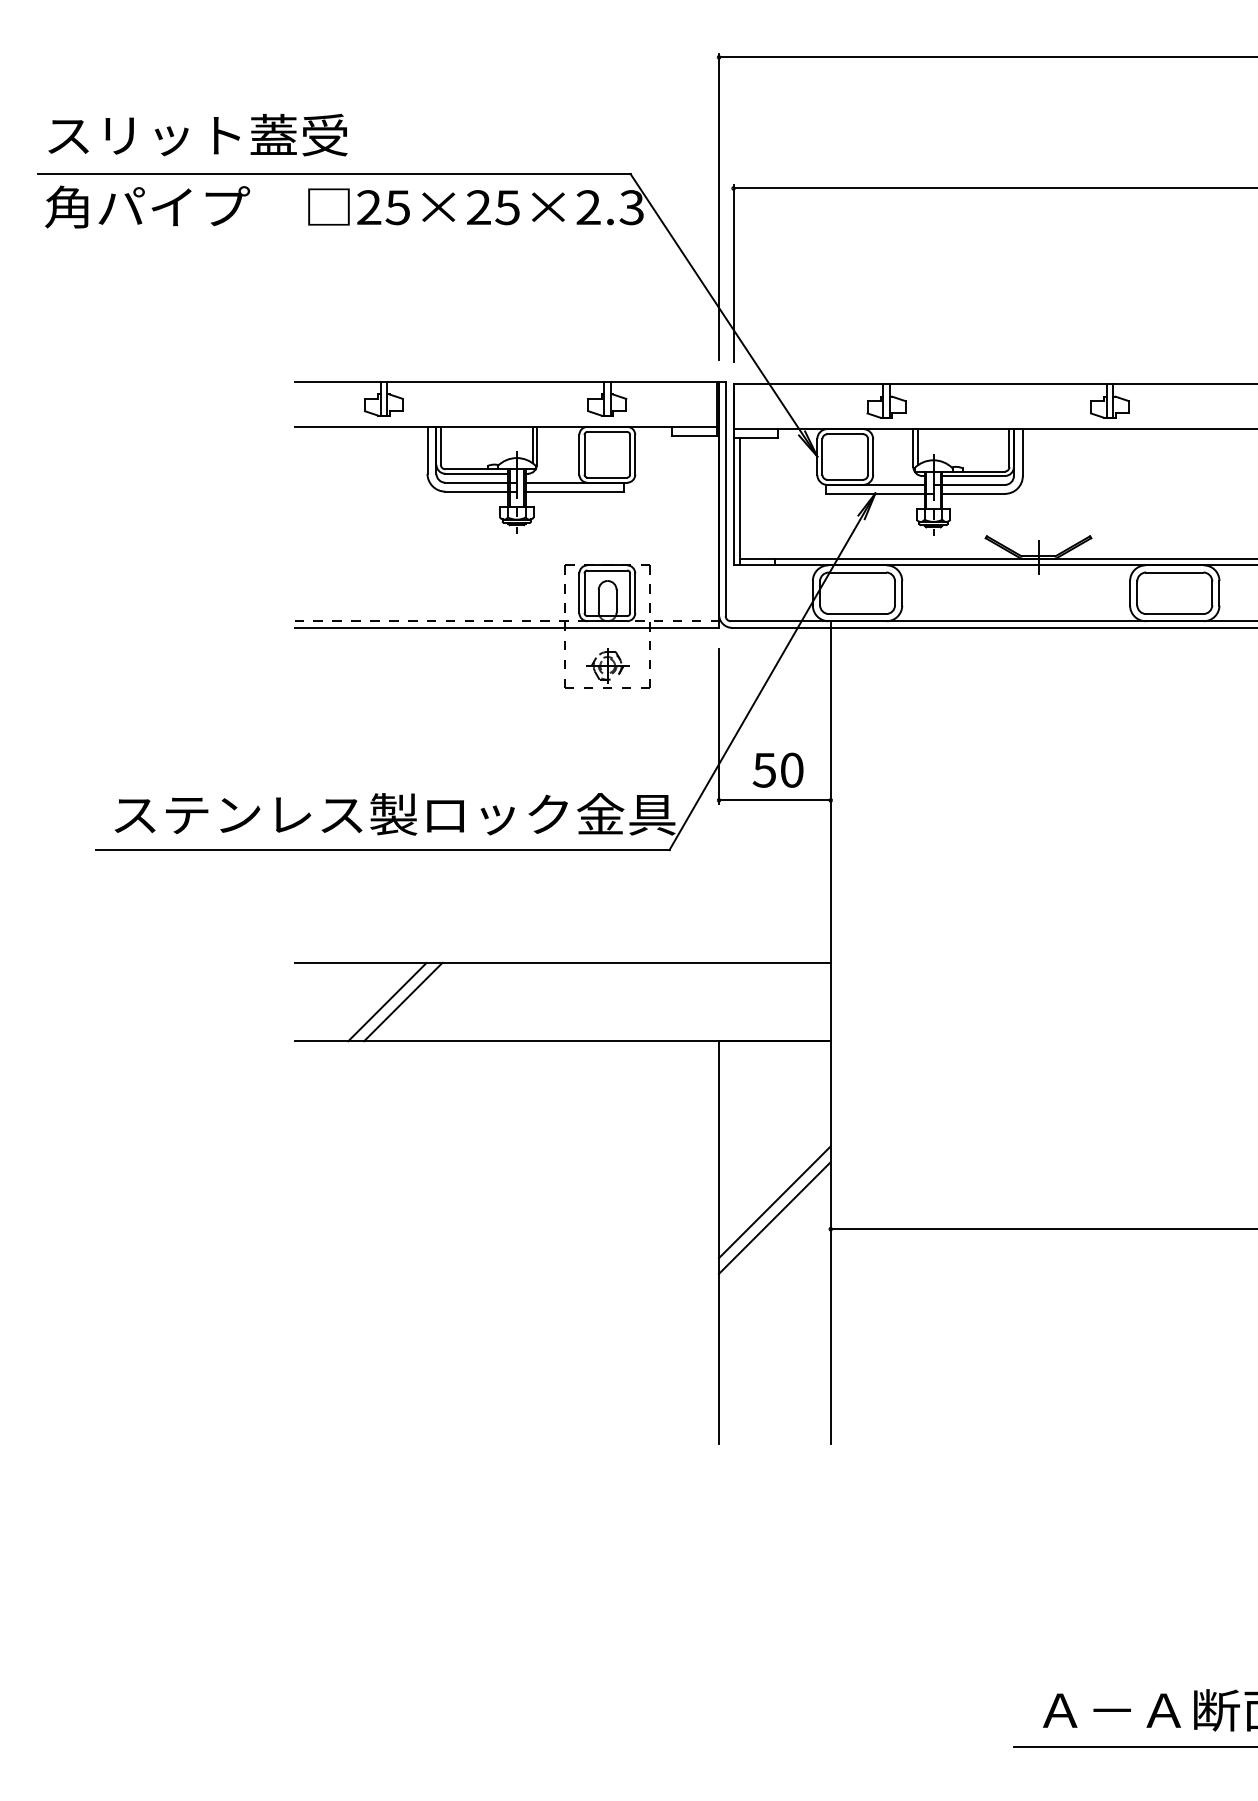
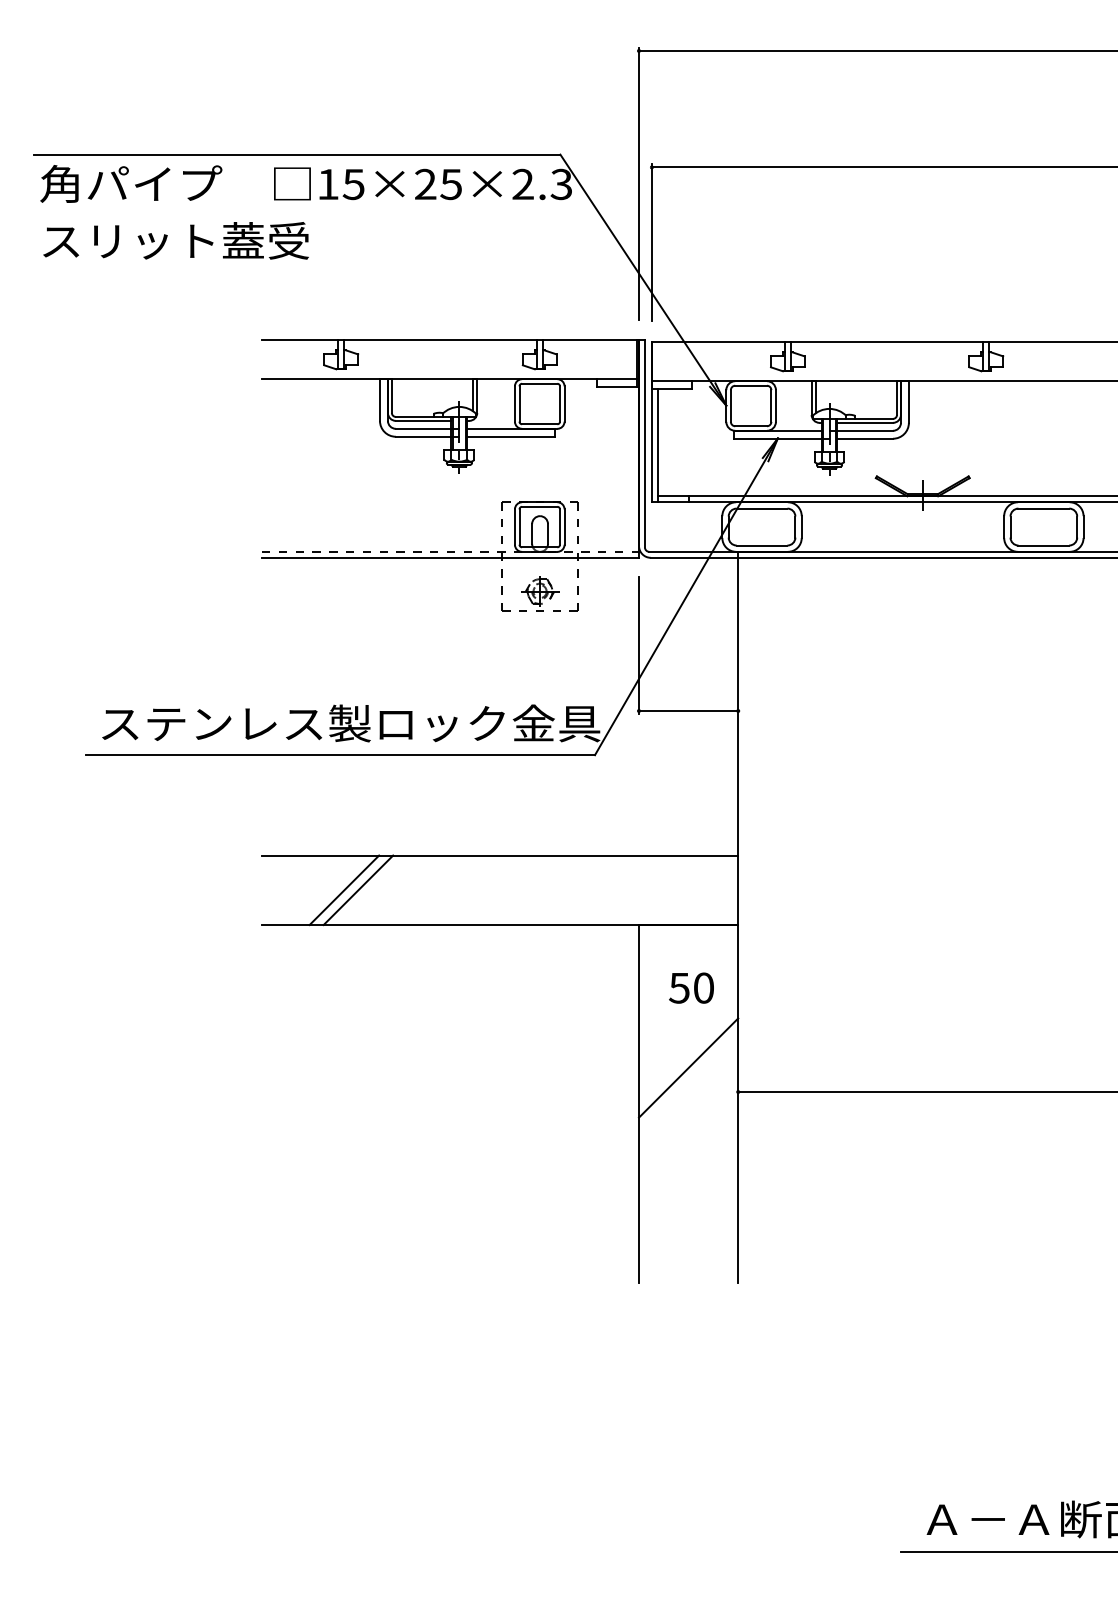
text: (197, 134) -> (175, 240), moved
text: (369, 207) -> (328, 184), 25×25×2.3 -> 15×25×2.3
text: (777, 769) -> (690, 987), moved
line: (774, 1217) -> (688, 1081), removed

